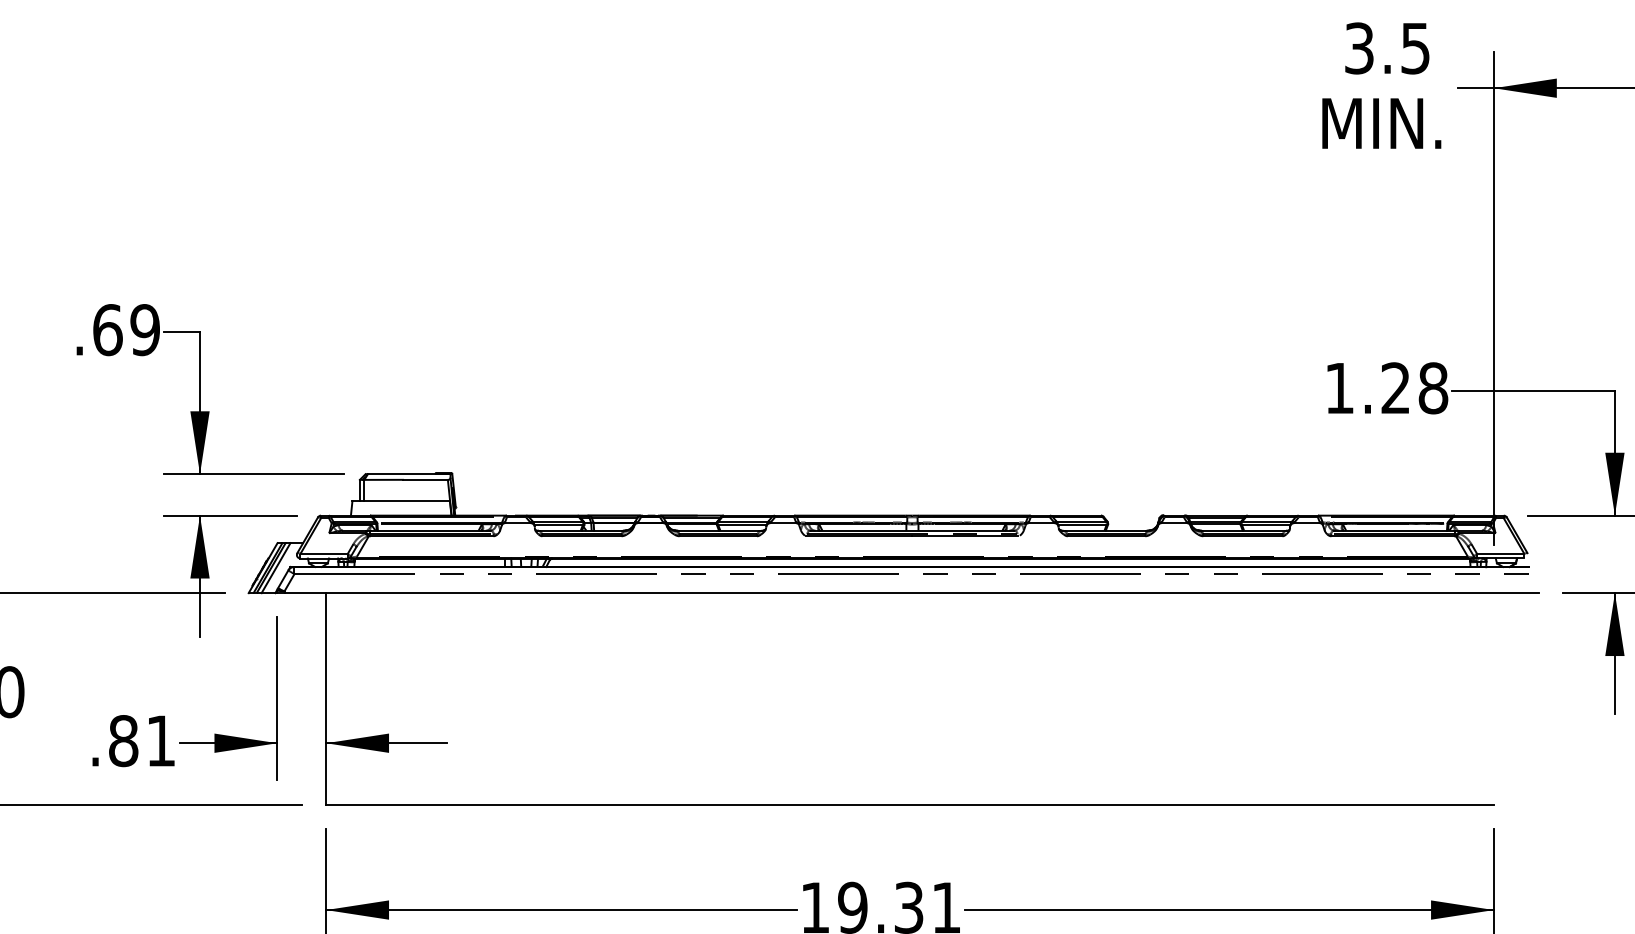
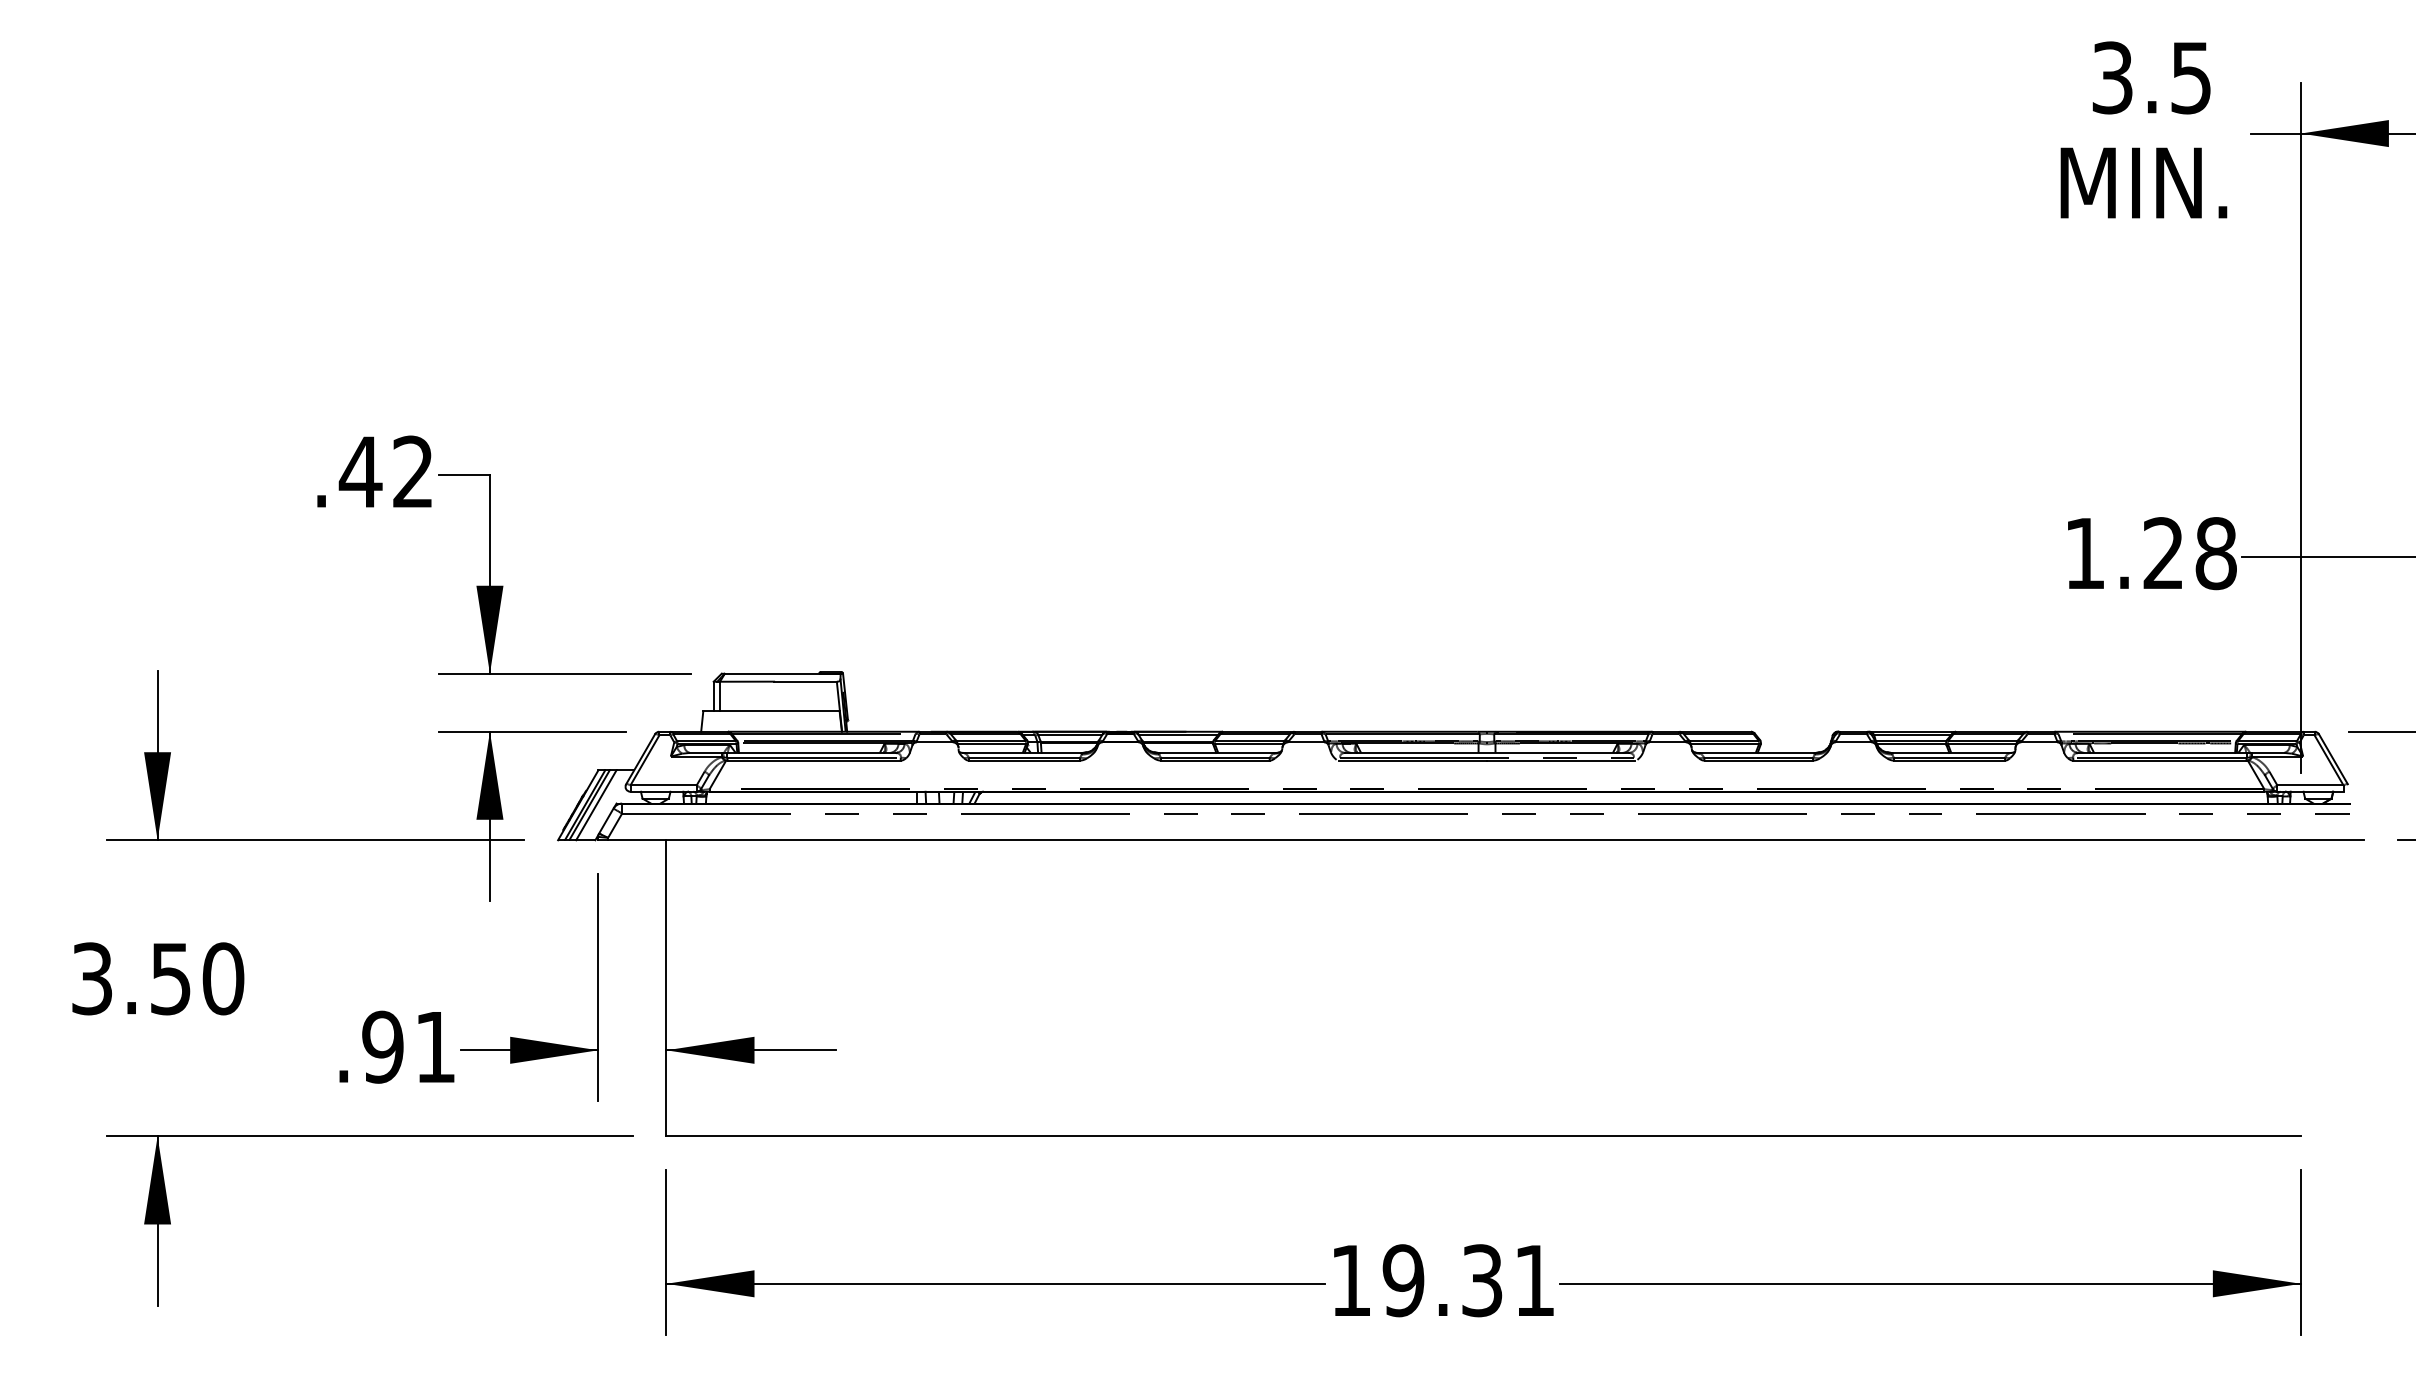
text: (125, 329) -> (385, 471), .69 -> .42
text: (123, 740) -> (382, 1046), .81 -> .91

